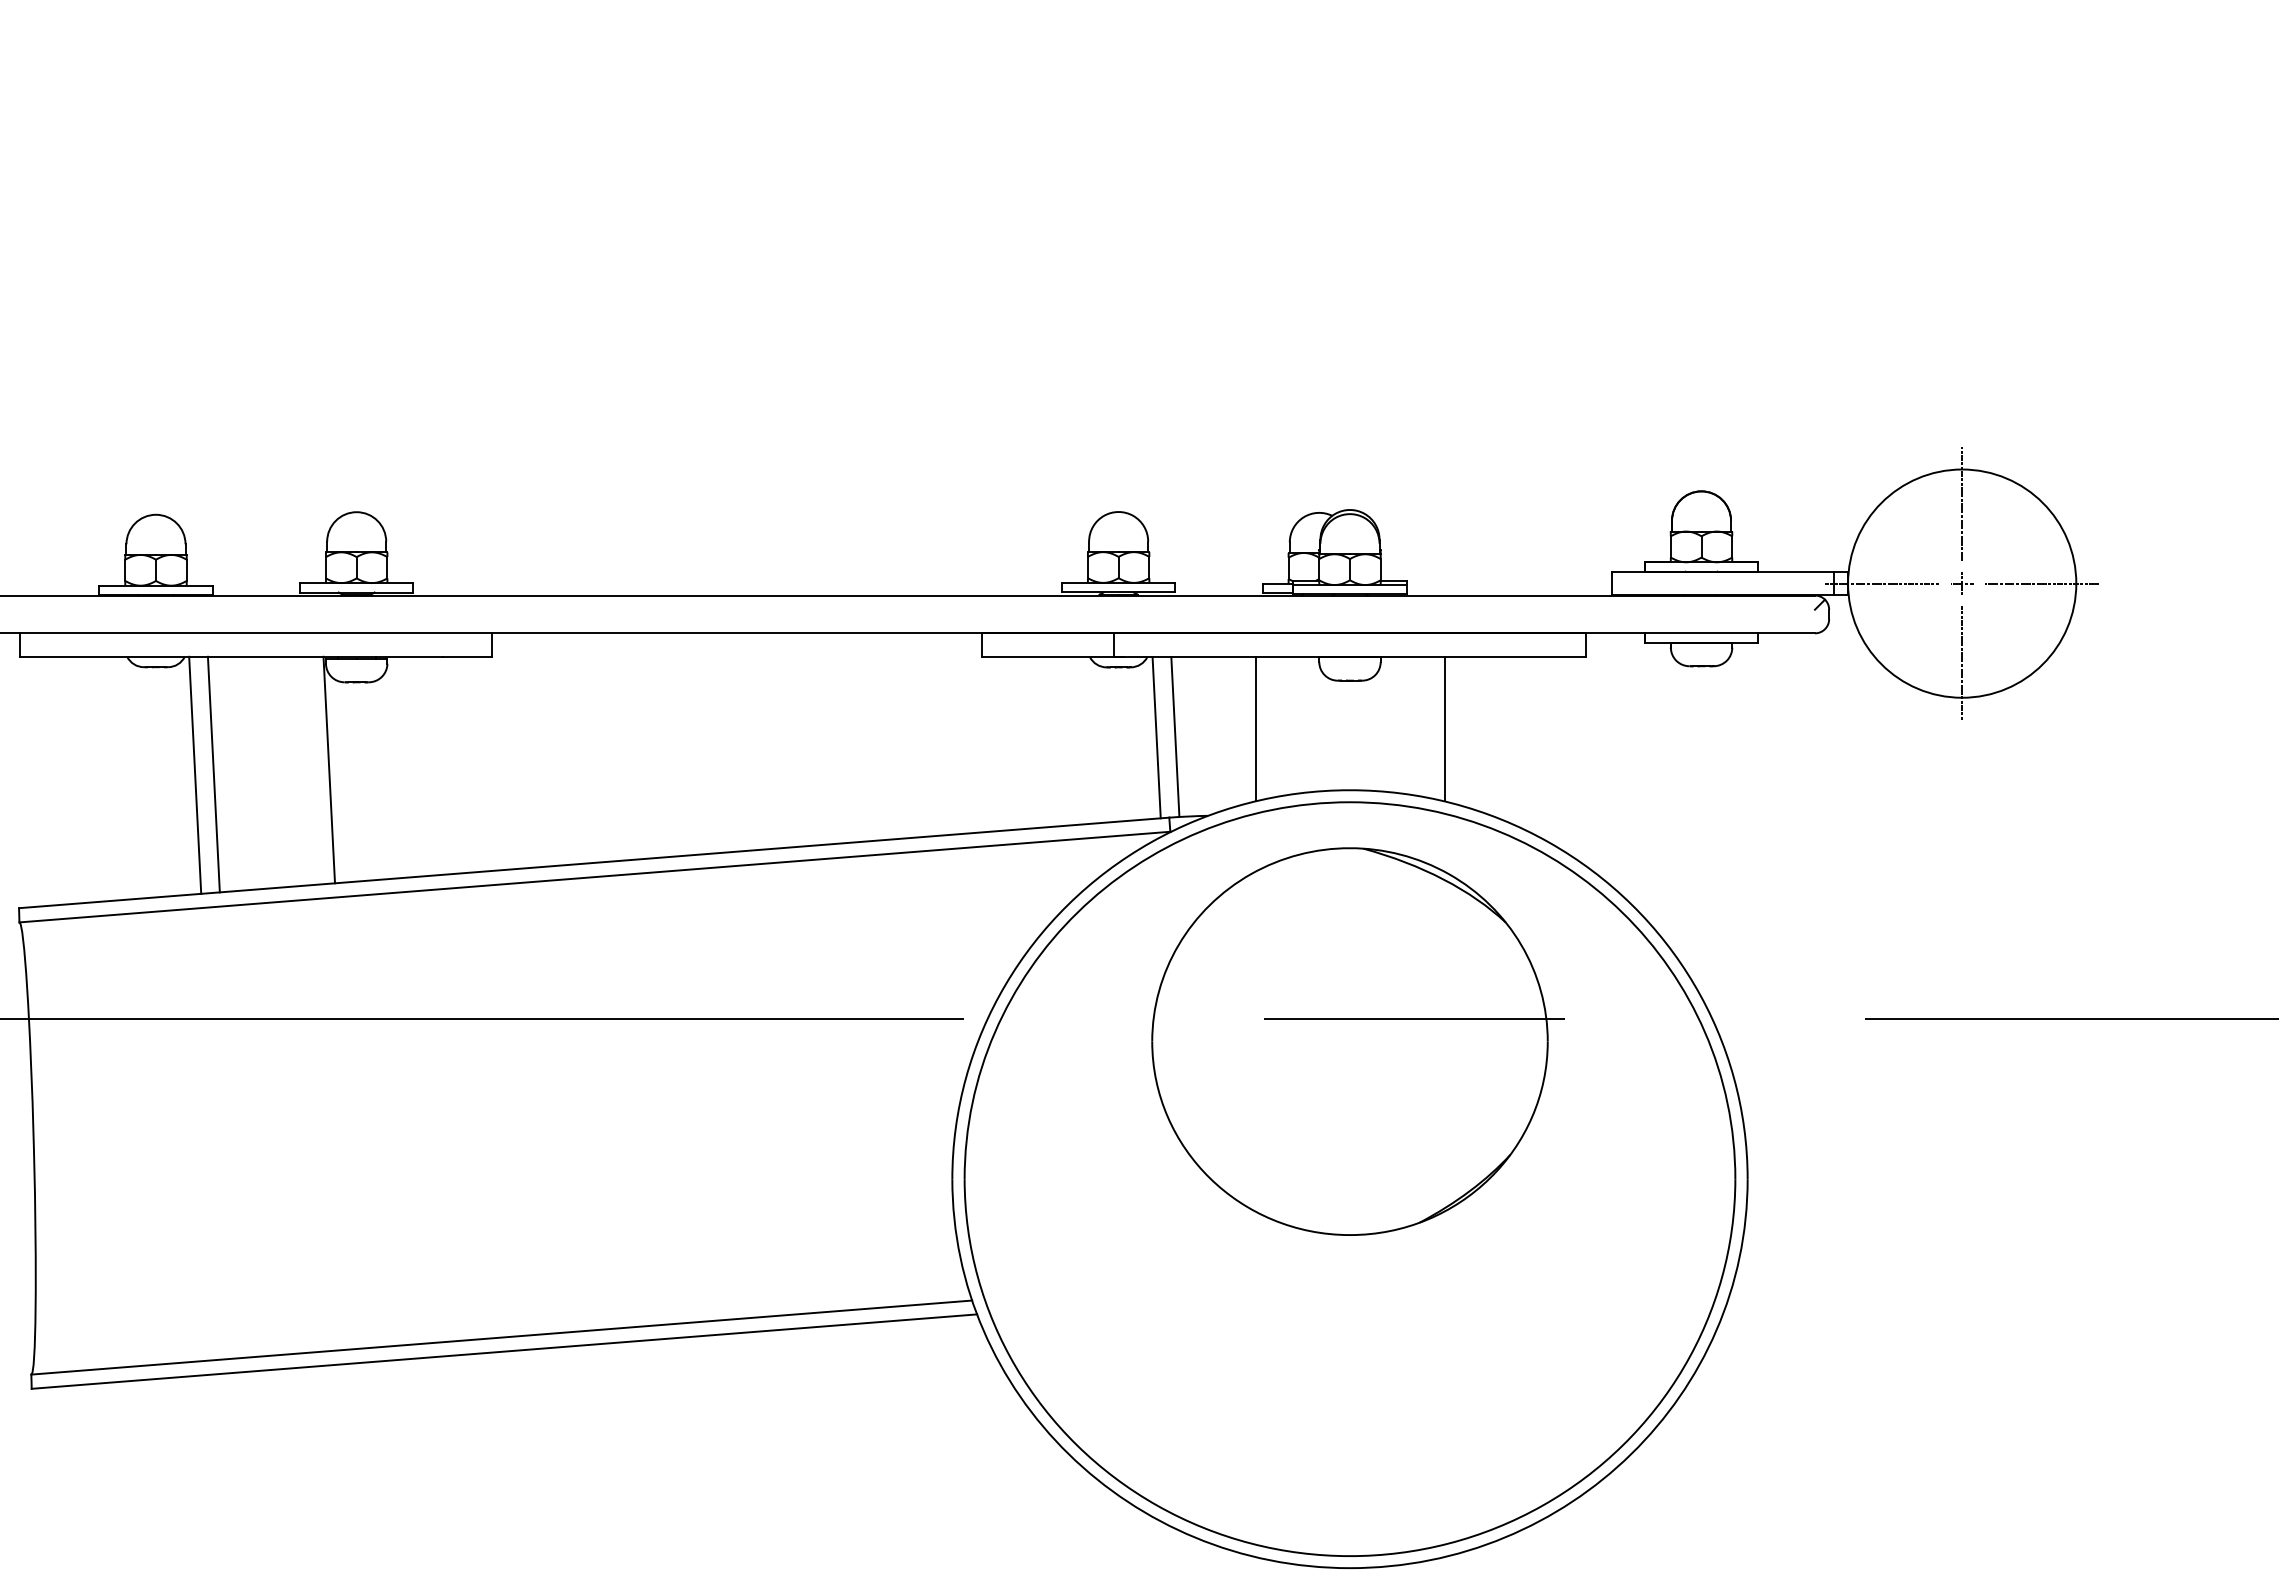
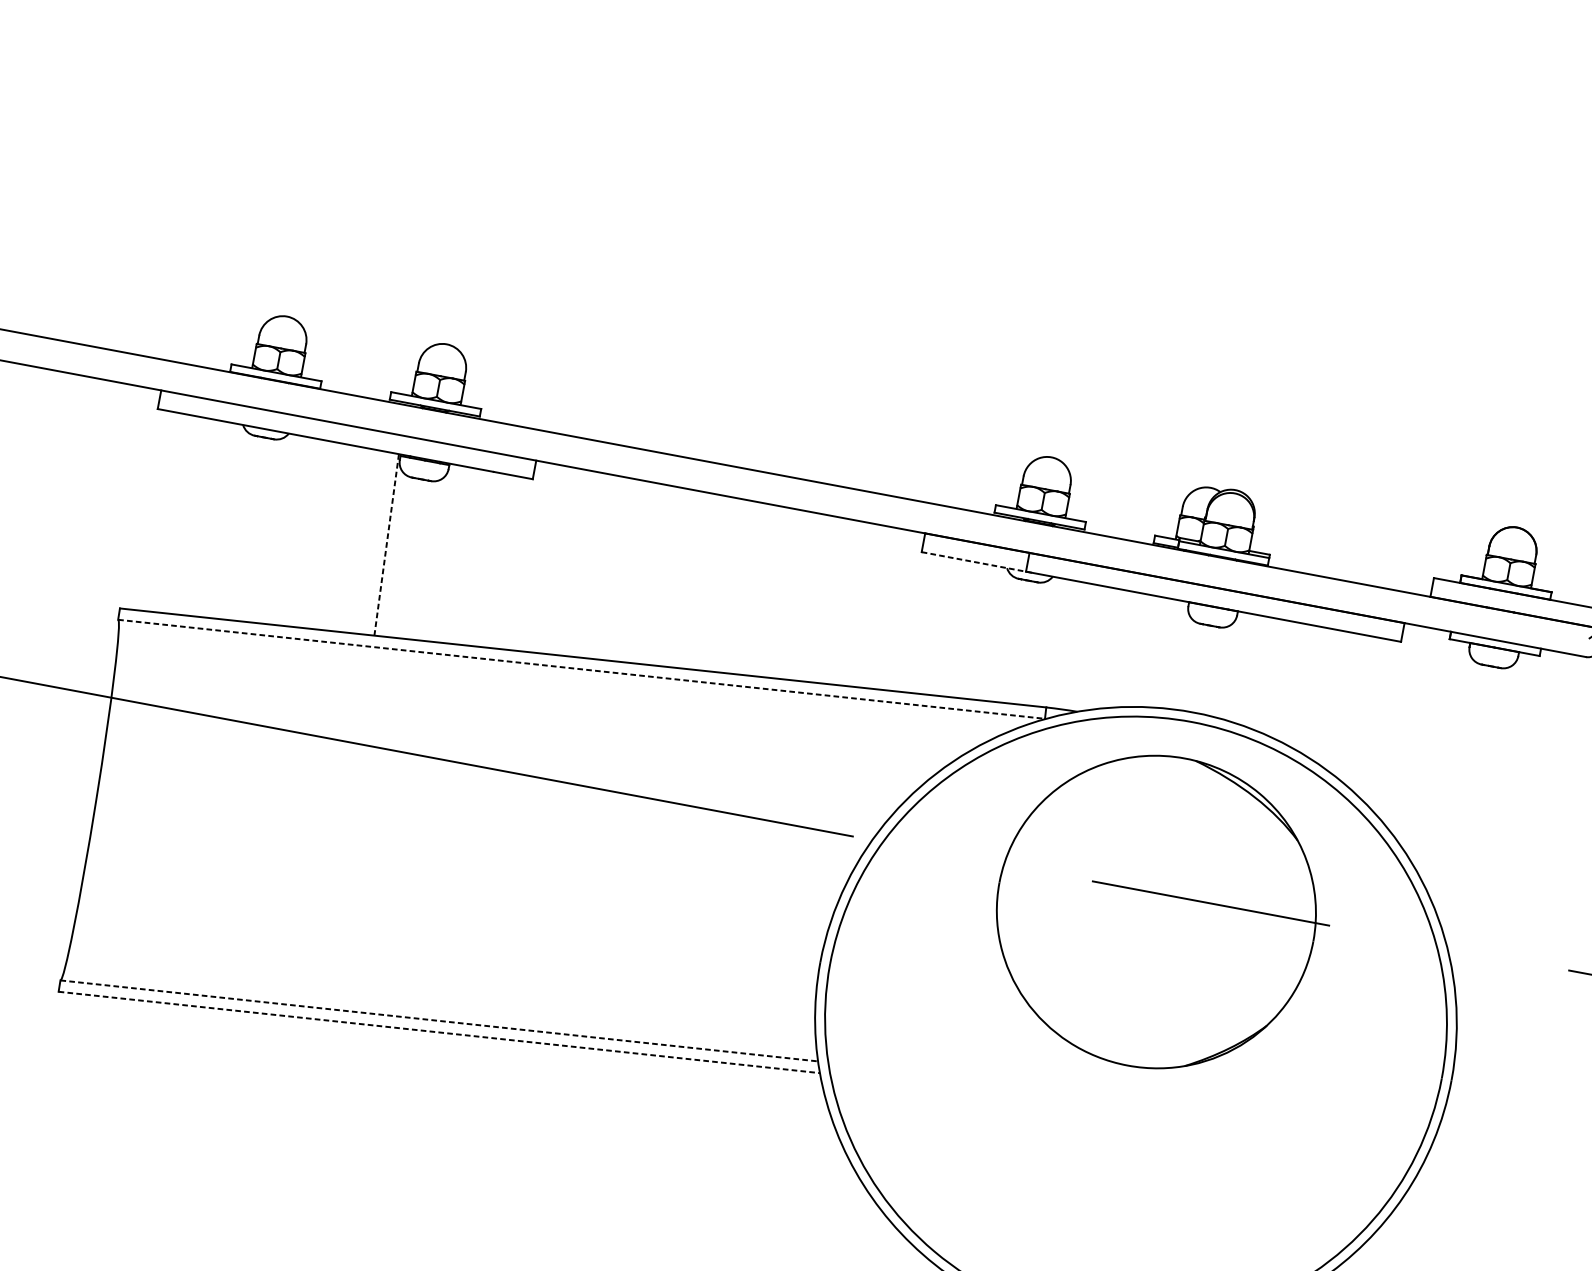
line: (1053, 656) -> (978, 562), solid -> dashed
line: (1255, 728) -> (1127, 649), removed
line: (1444, 728) -> (1277, 677), removed
line: (1175, 736) -> (1063, 643), removed
line: (1156, 737) -> (1048, 641), removed
line: (329, 770) -> (386, 545), solid -> dashed
line: (195, 774) -> (279, 528), removed
line: (213, 774) -> (294, 531), removed
line: (595, 877) -> (582, 669), solid -> dashed
line: (501, 1337) -> (439, 1020), solid -> dashed
line: (504, 1351) -> (439, 1032), solid -> dashed

